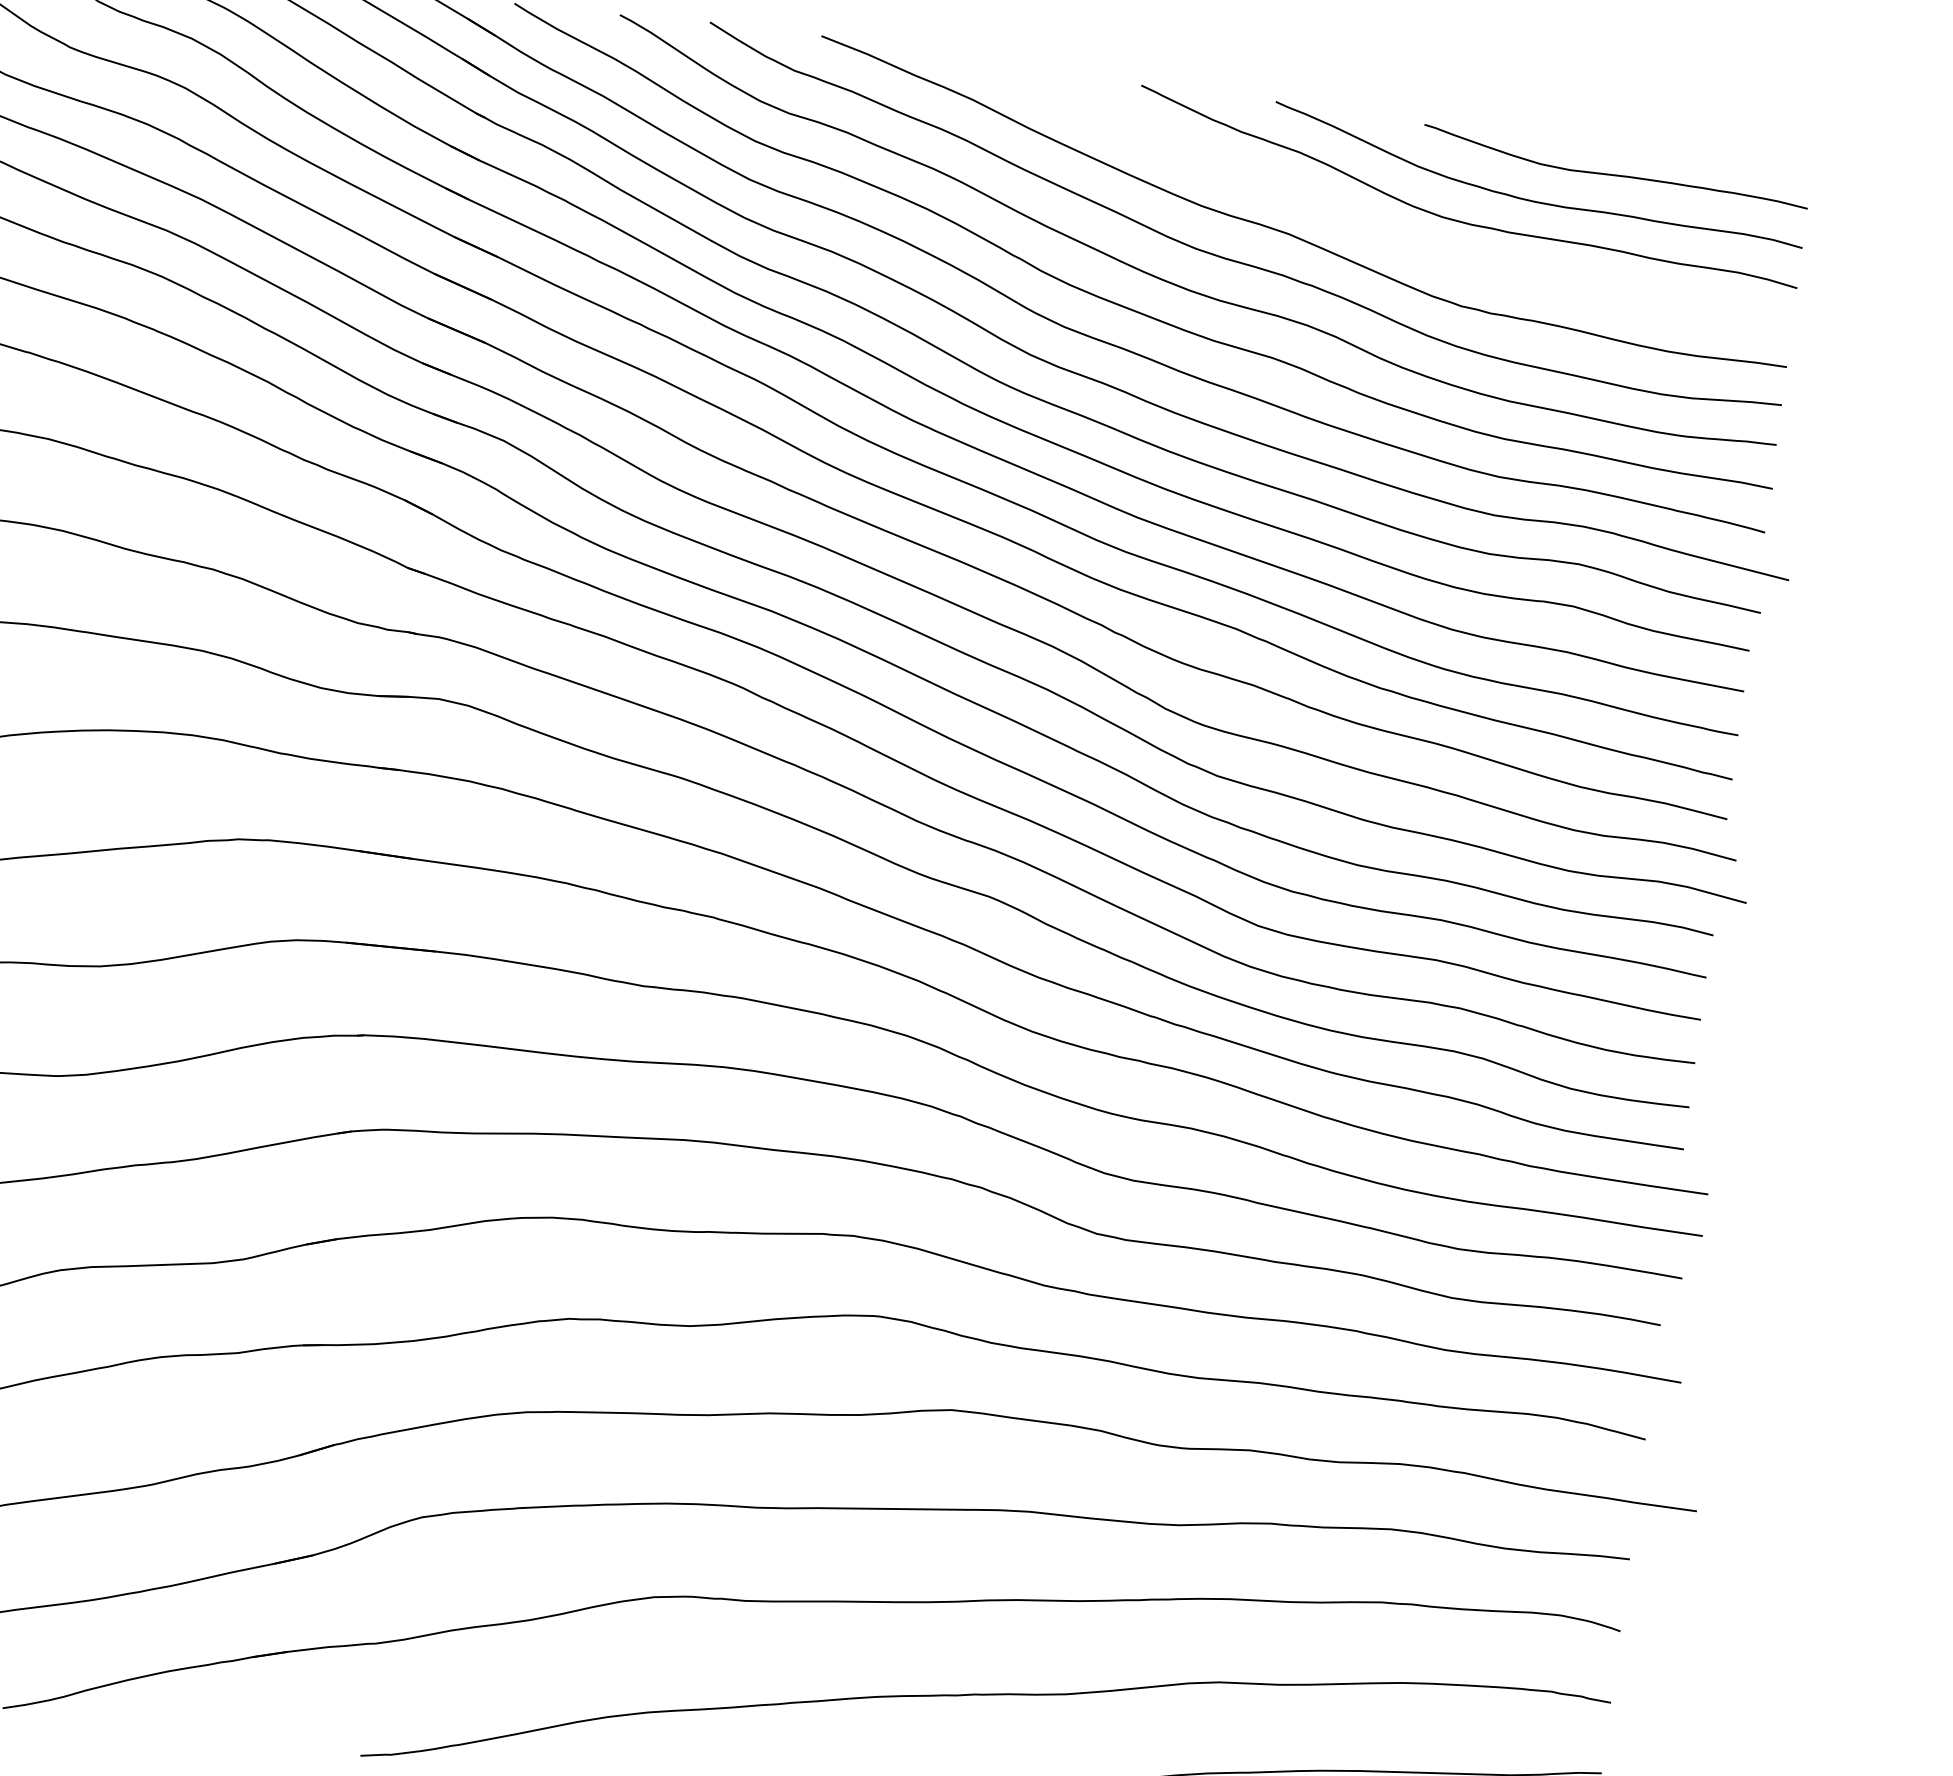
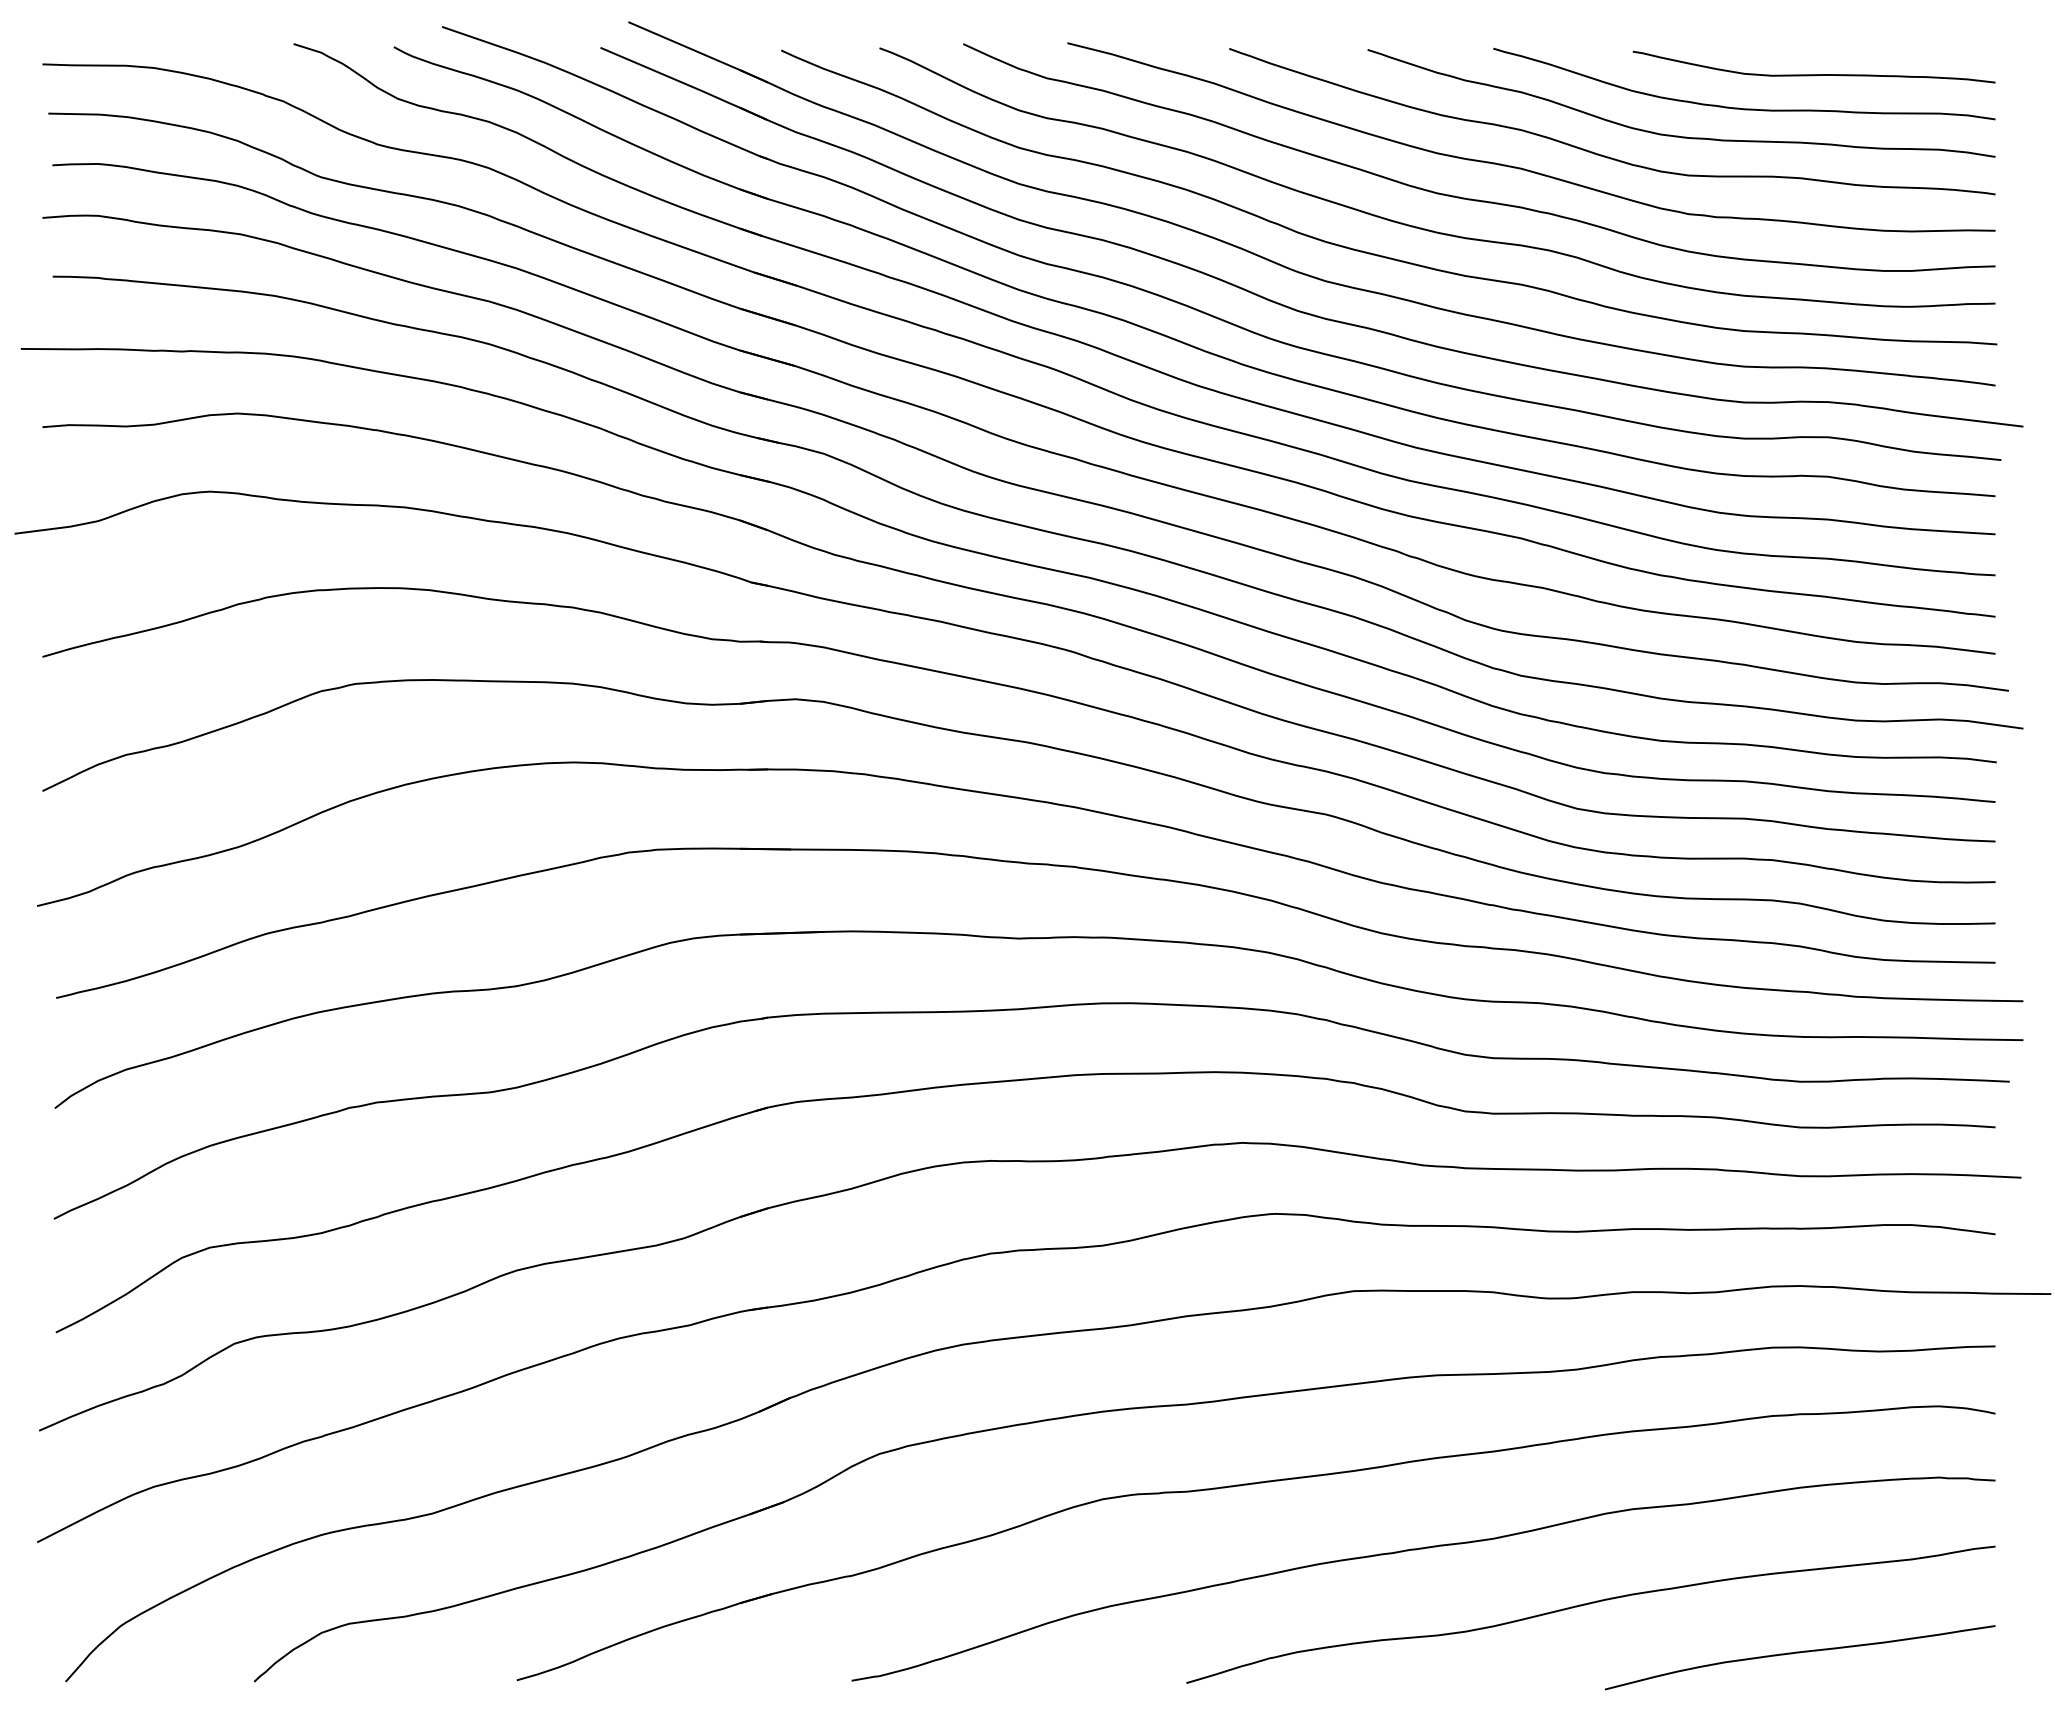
curve: (1377, 230) -> (1602, 154), added

